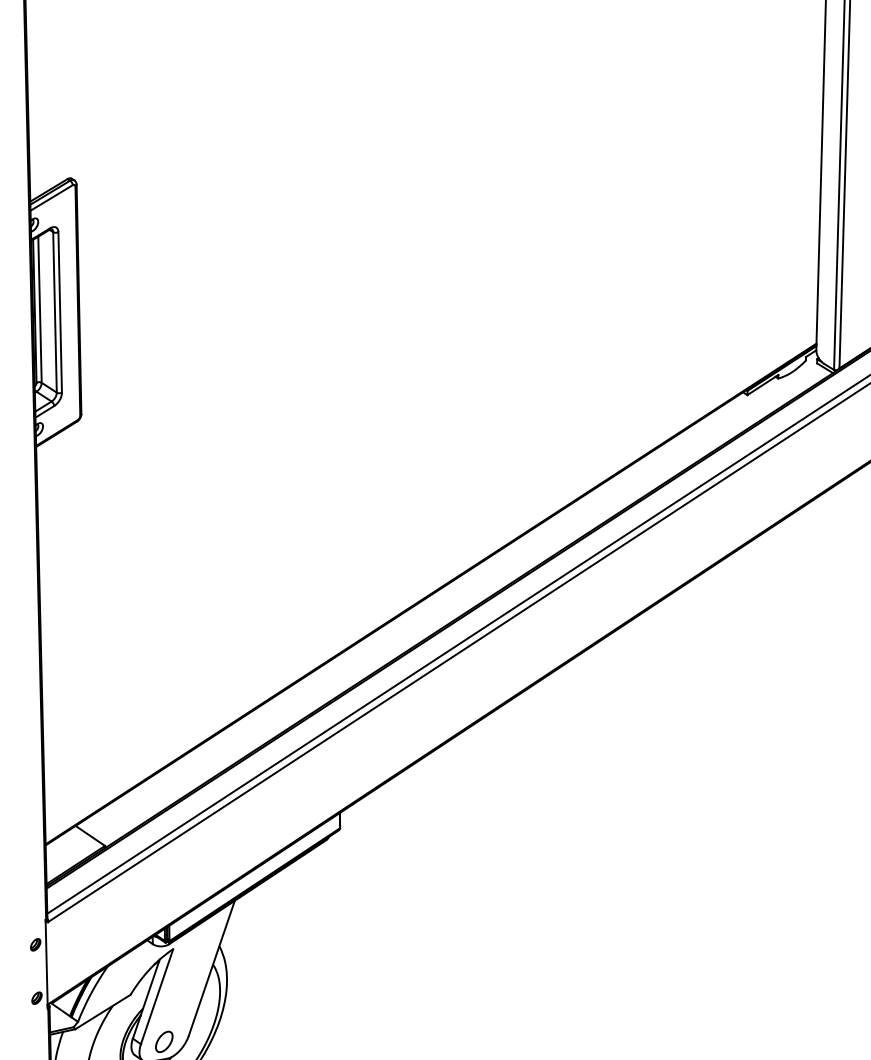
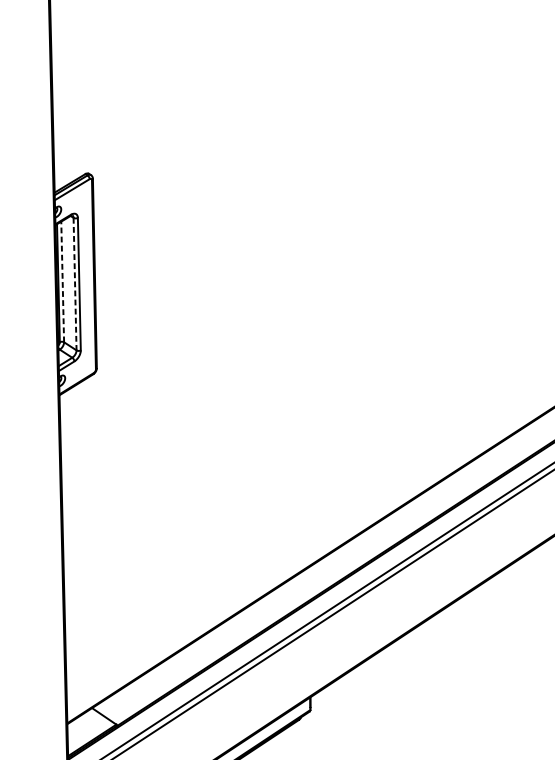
line: (39, 309) -> (62, 281), solid -> dashed
line: (55, 312) -> (75, 284), solid -> dashed

